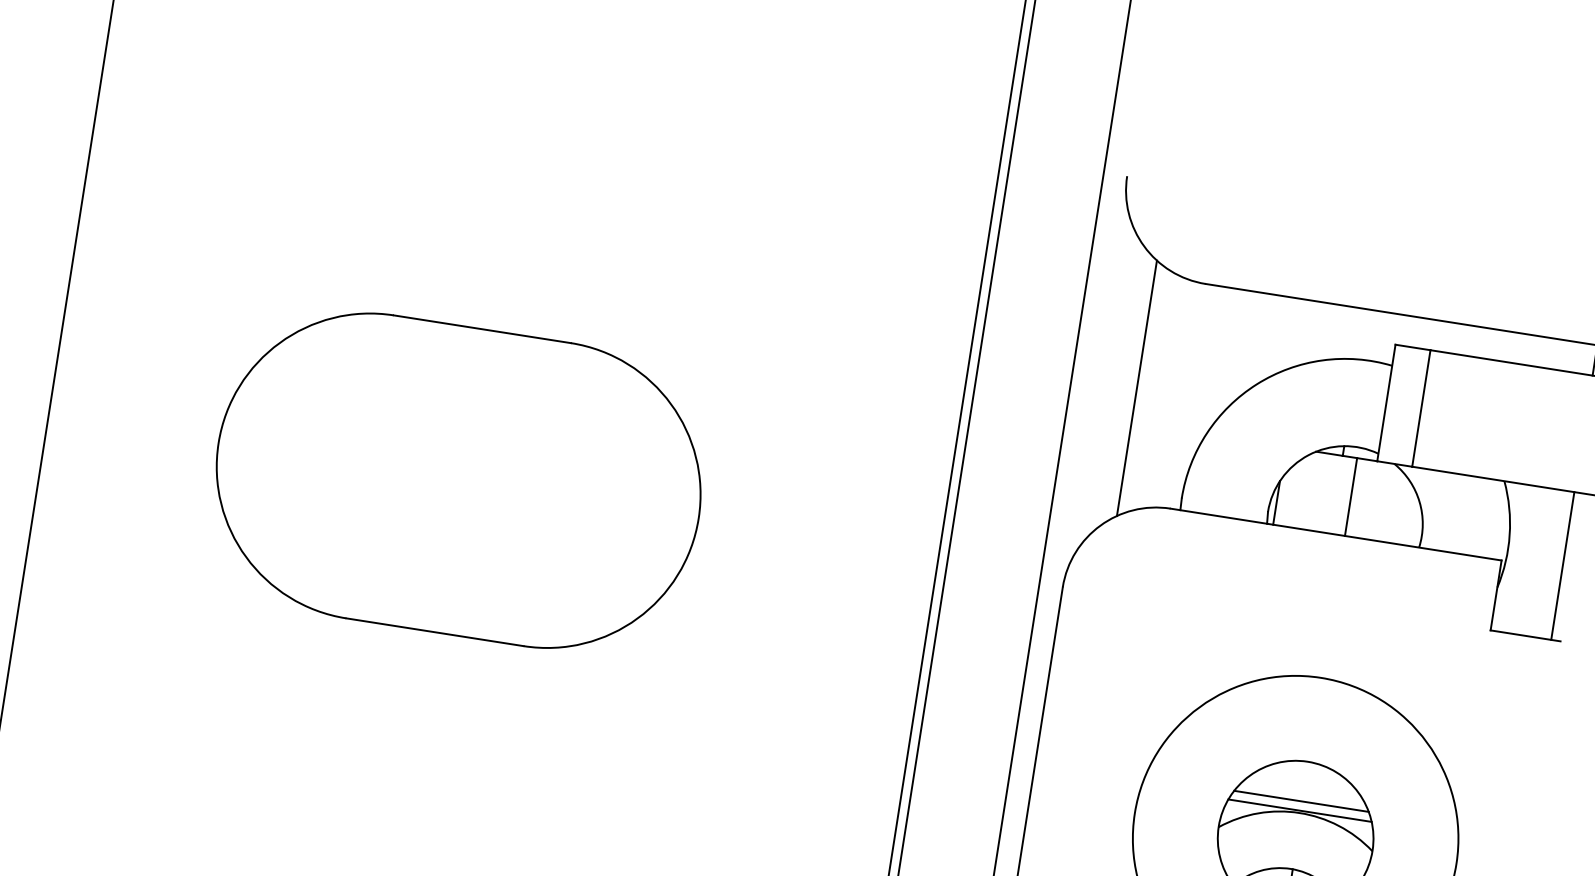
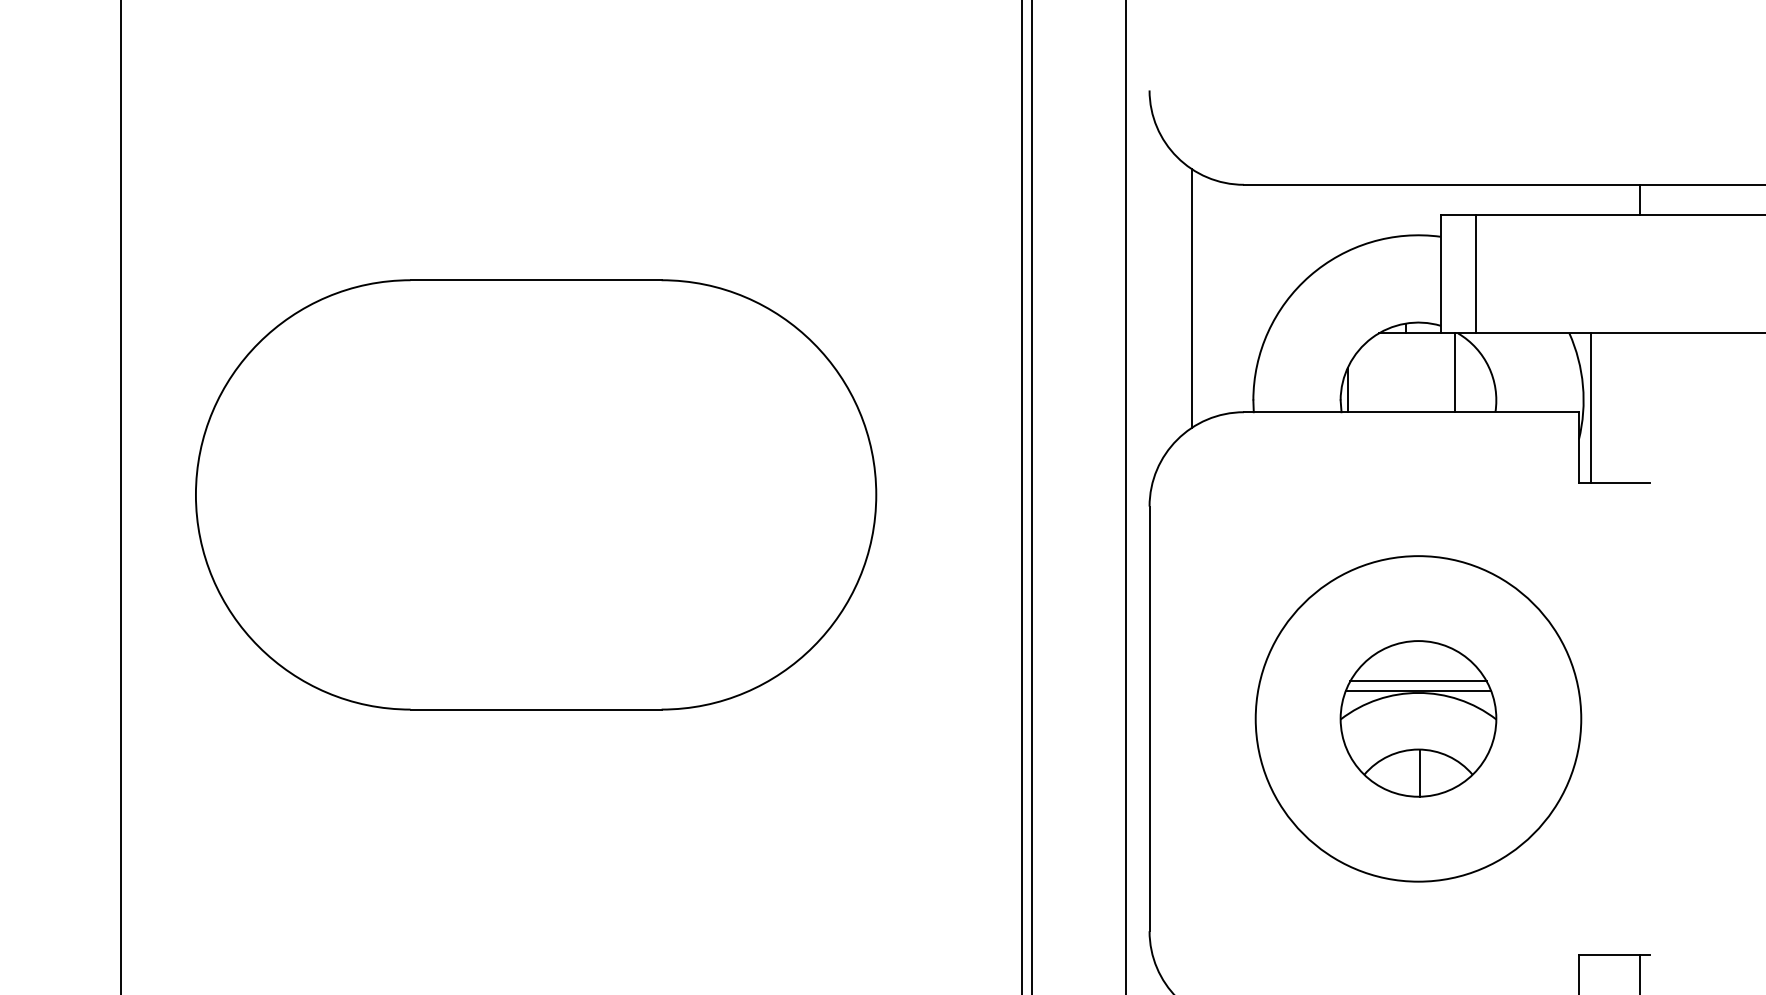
part: (458, 480) -> (536, 494), size x1.4
line: (1351, 496) -> (1455, 372), moved
line: (1563, 566) -> (1591, 408), moved

